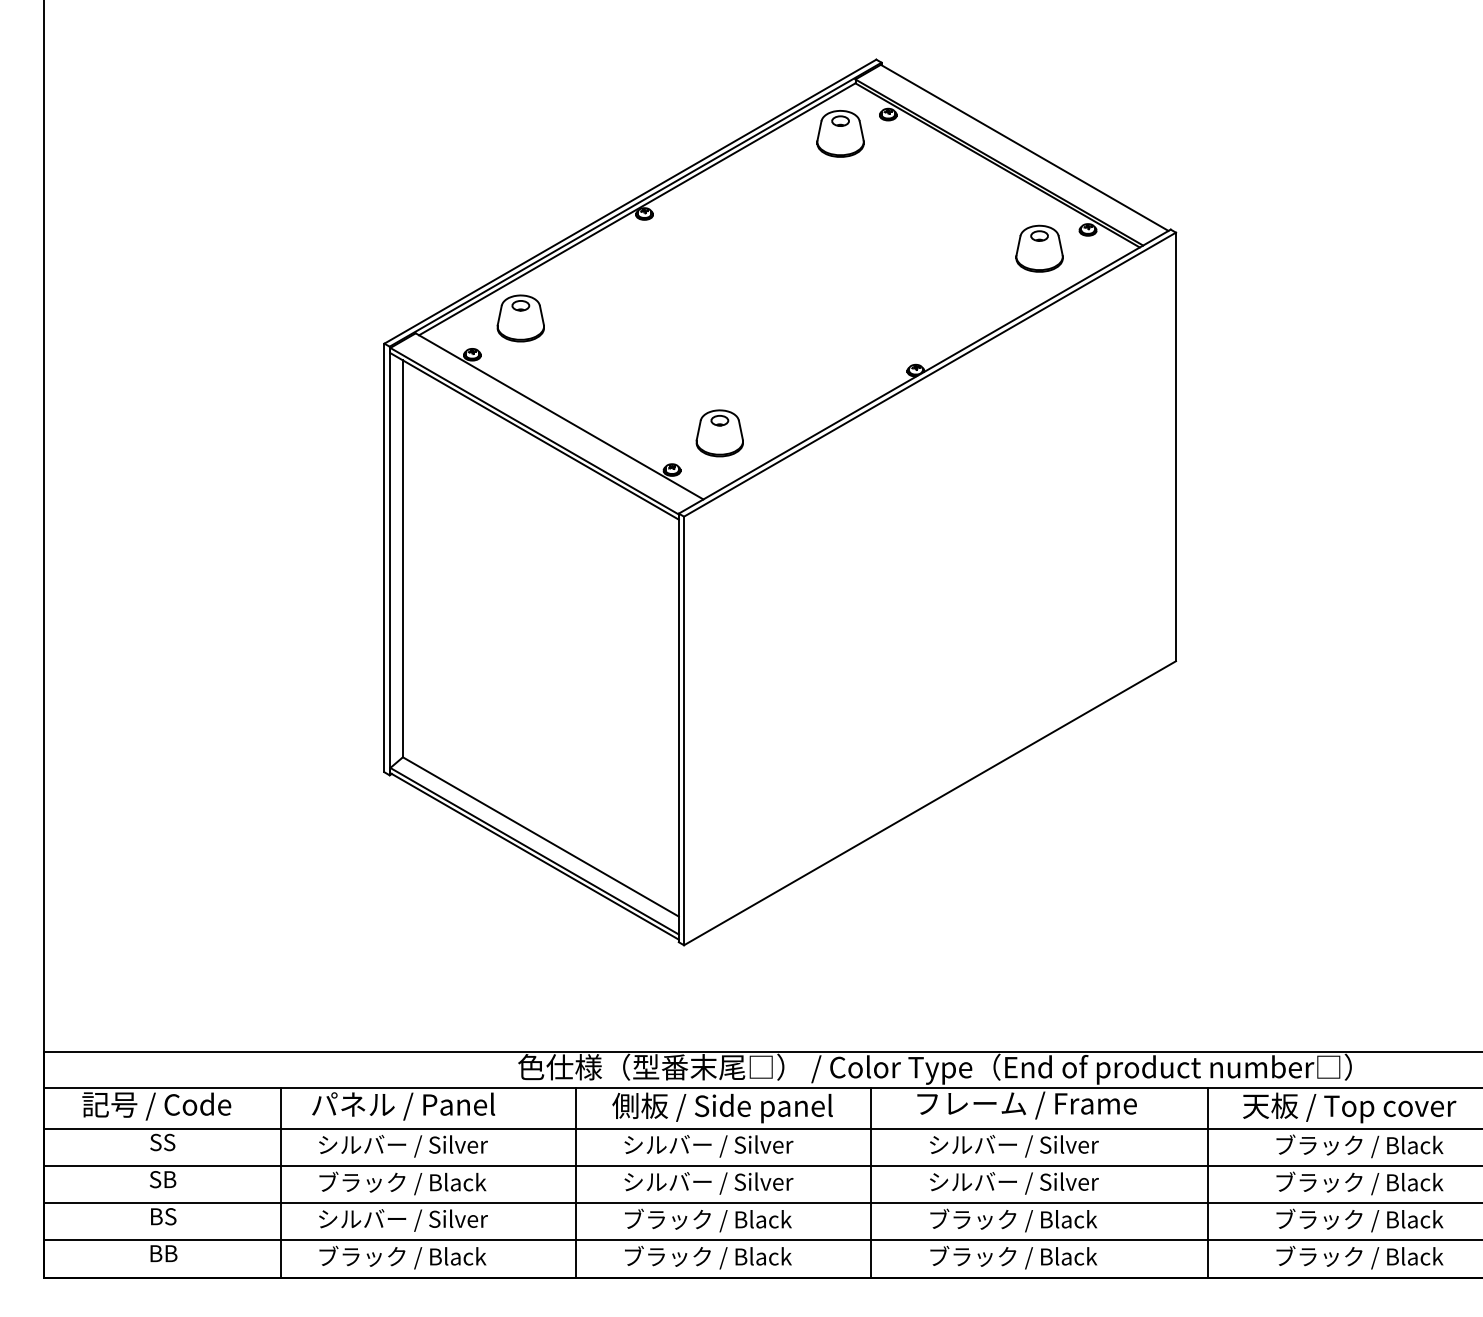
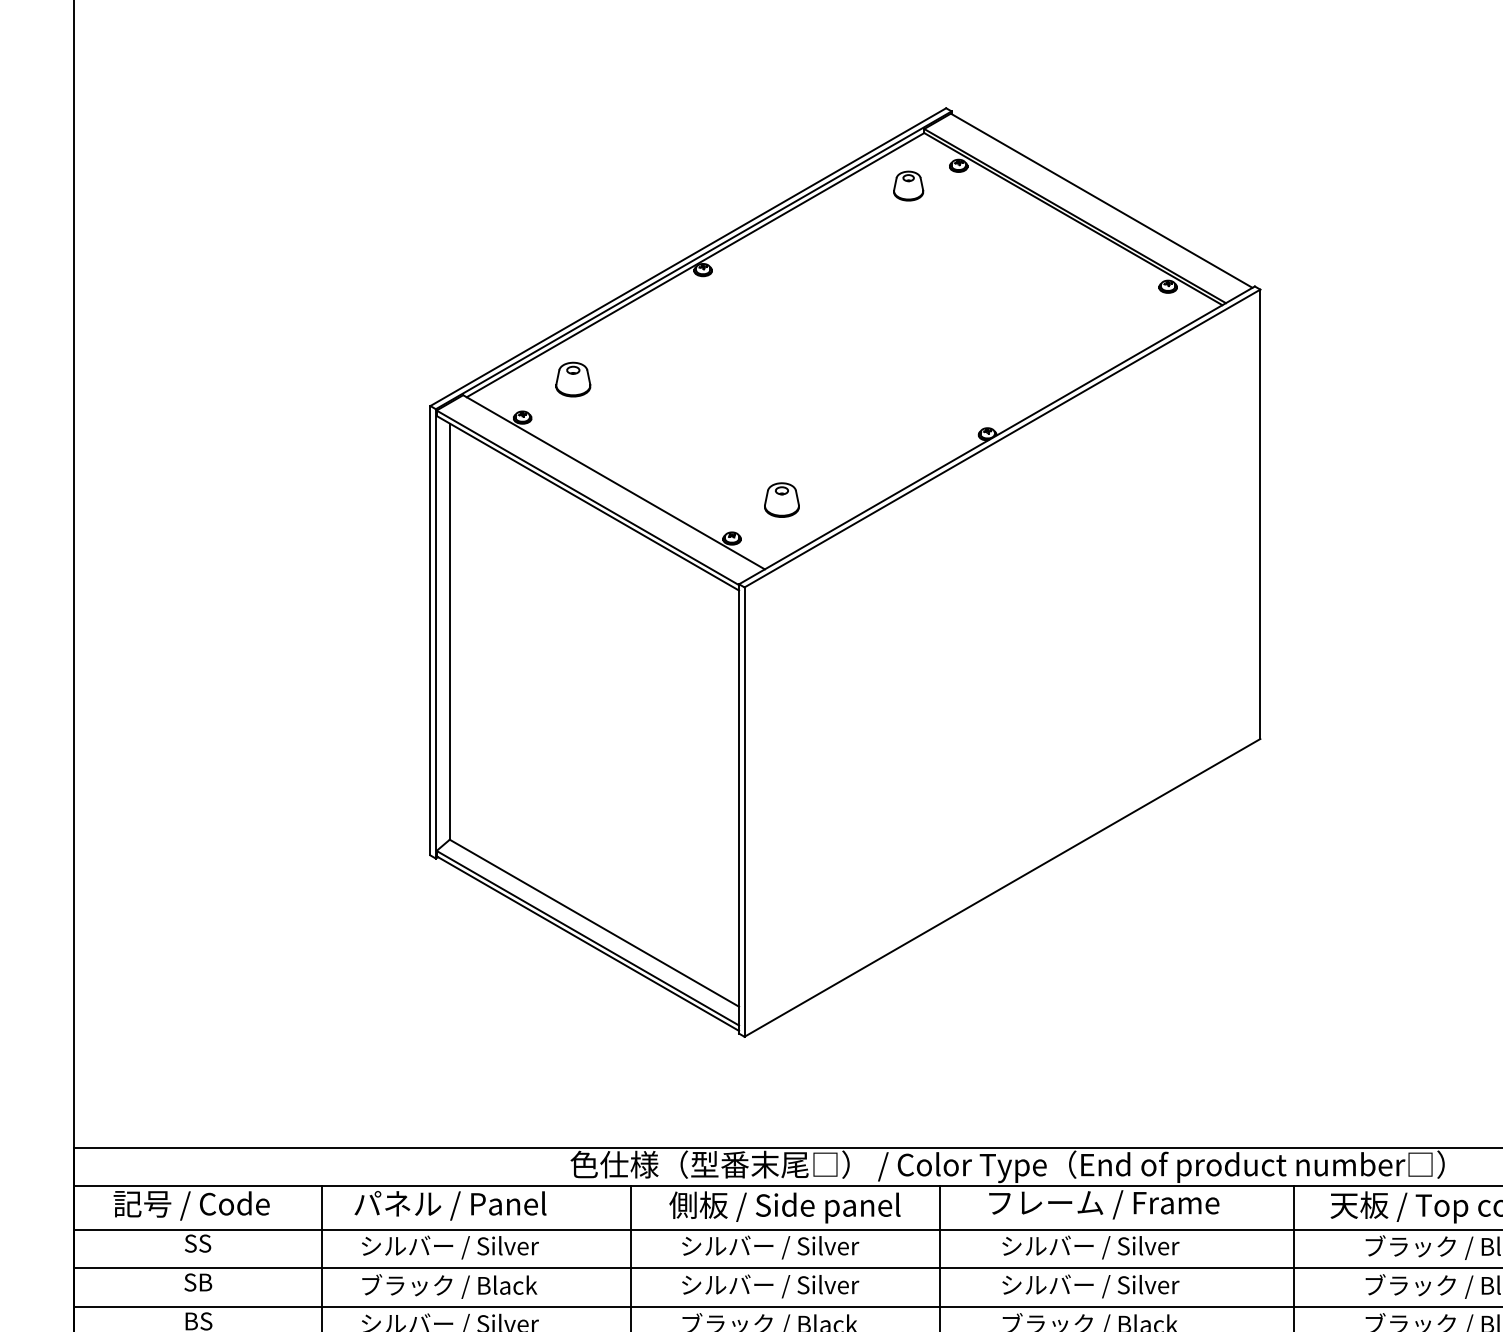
part: (840, 133) -> (908, 185), size x0.6
part: (1039, 248) -> (1117, 306), removed
part: (520, 318) -> (573, 379), size x0.7
part: (719, 433) -> (781, 500), size x0.7

